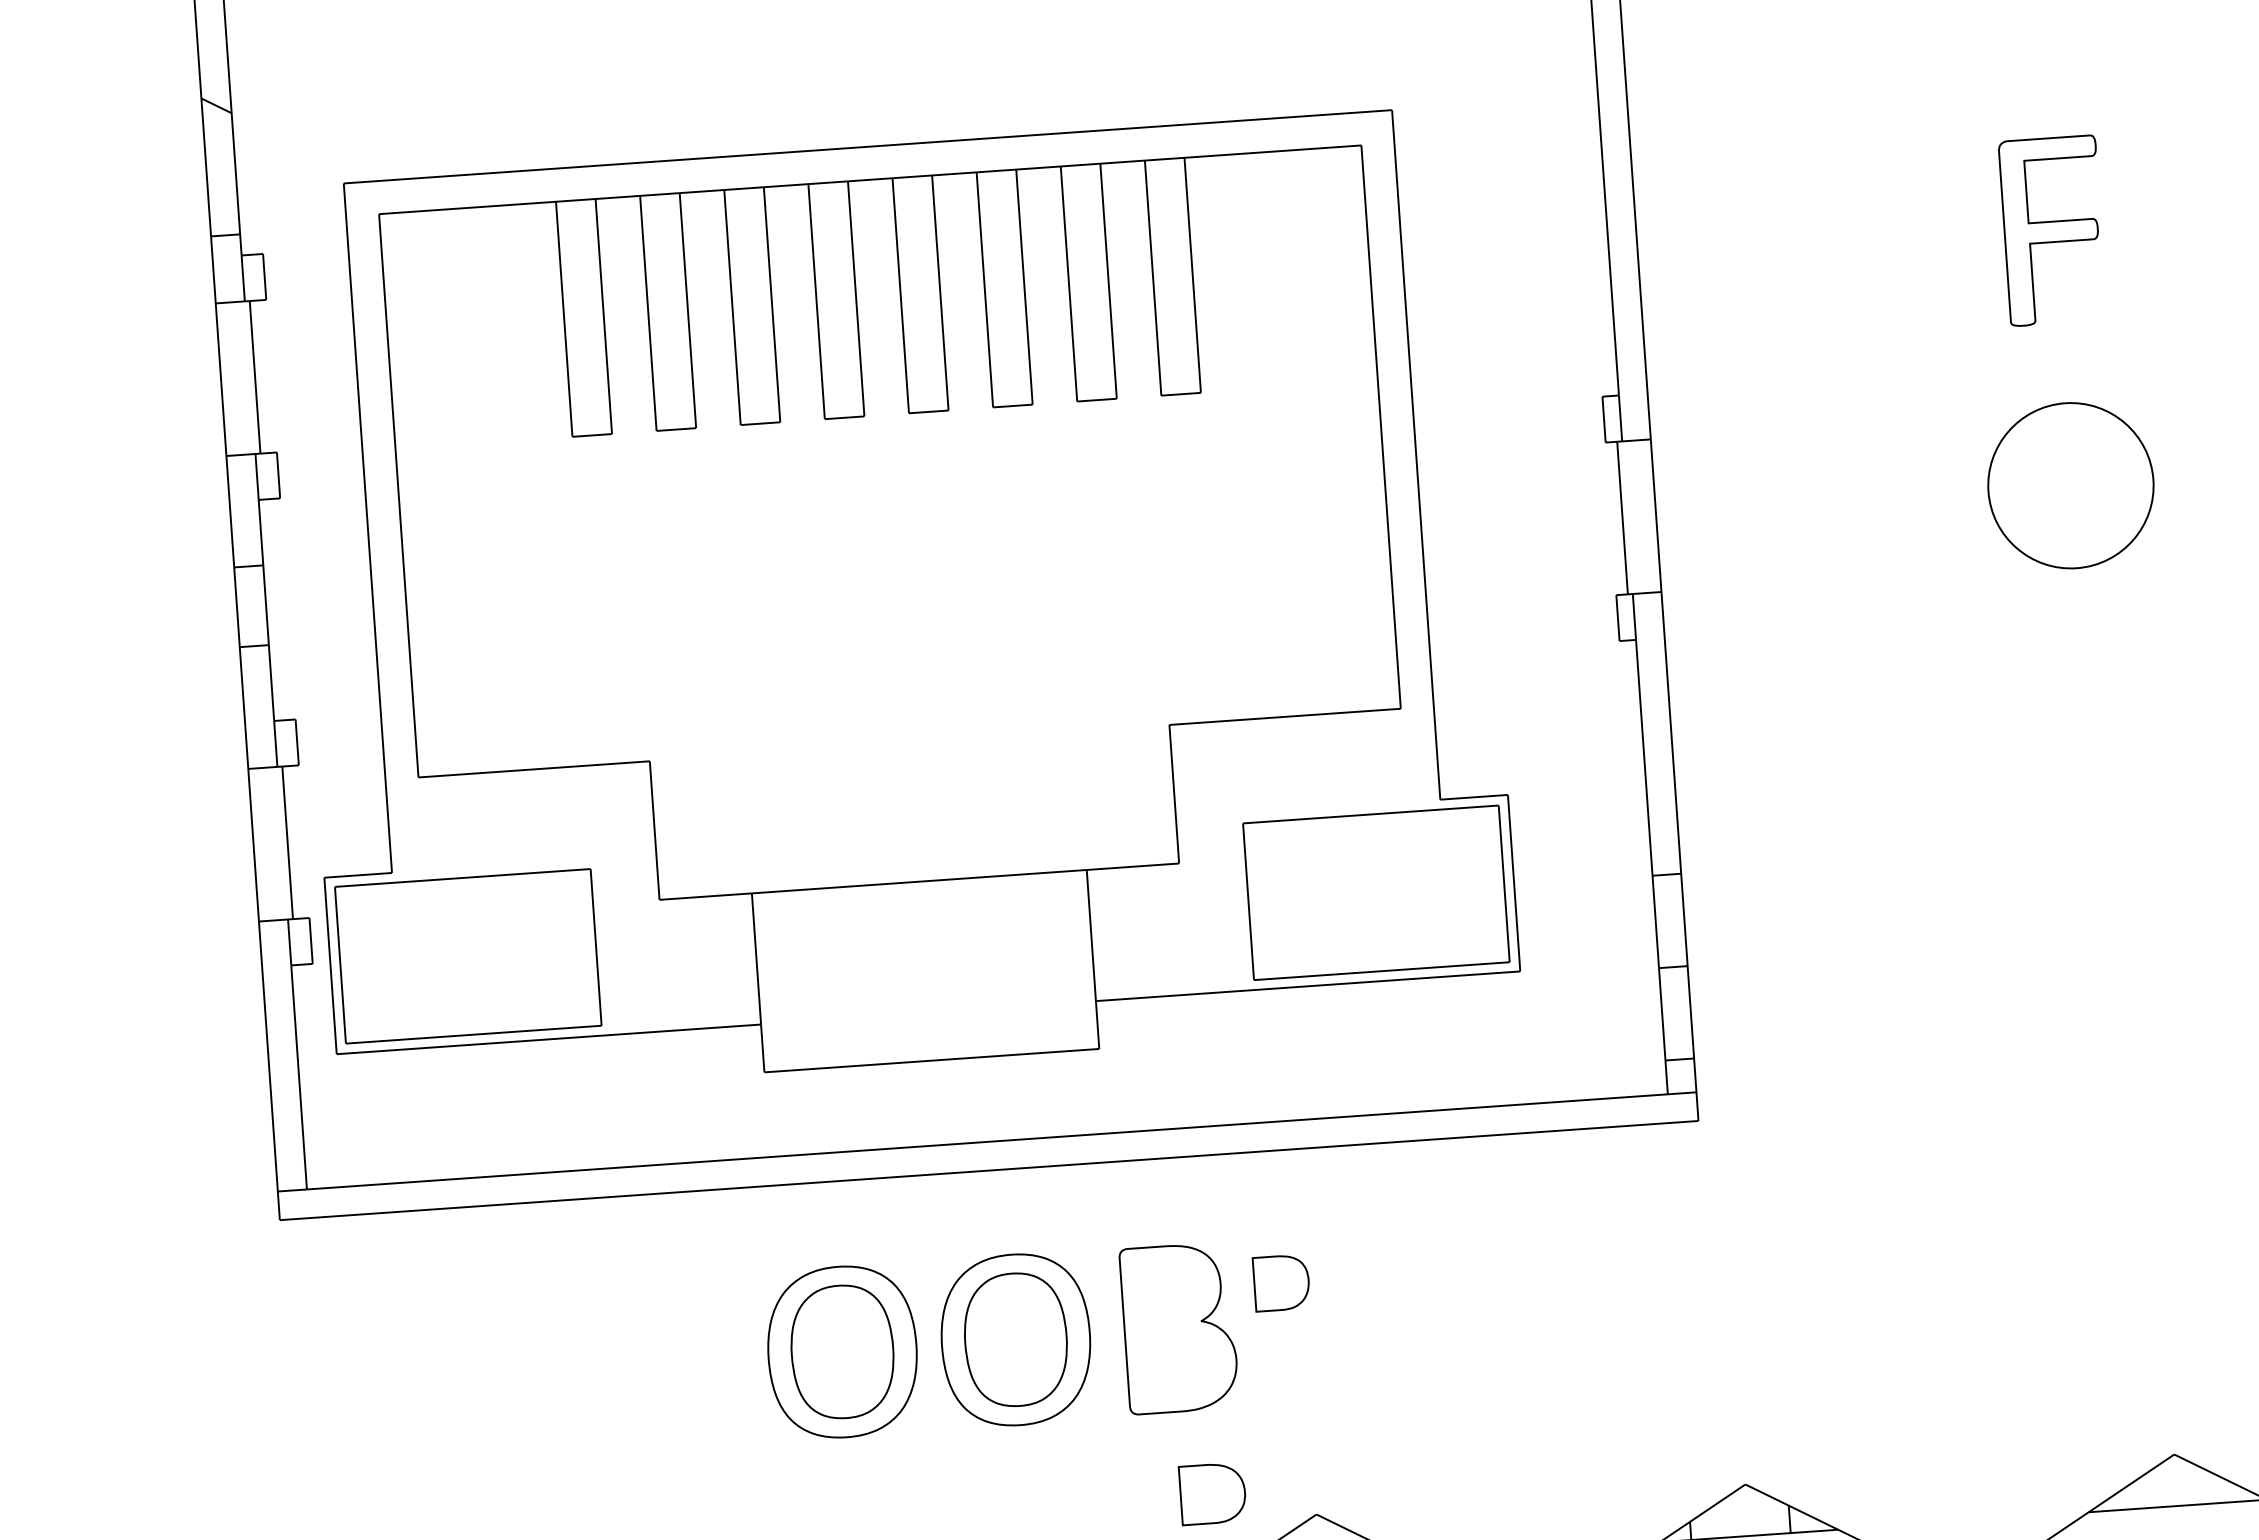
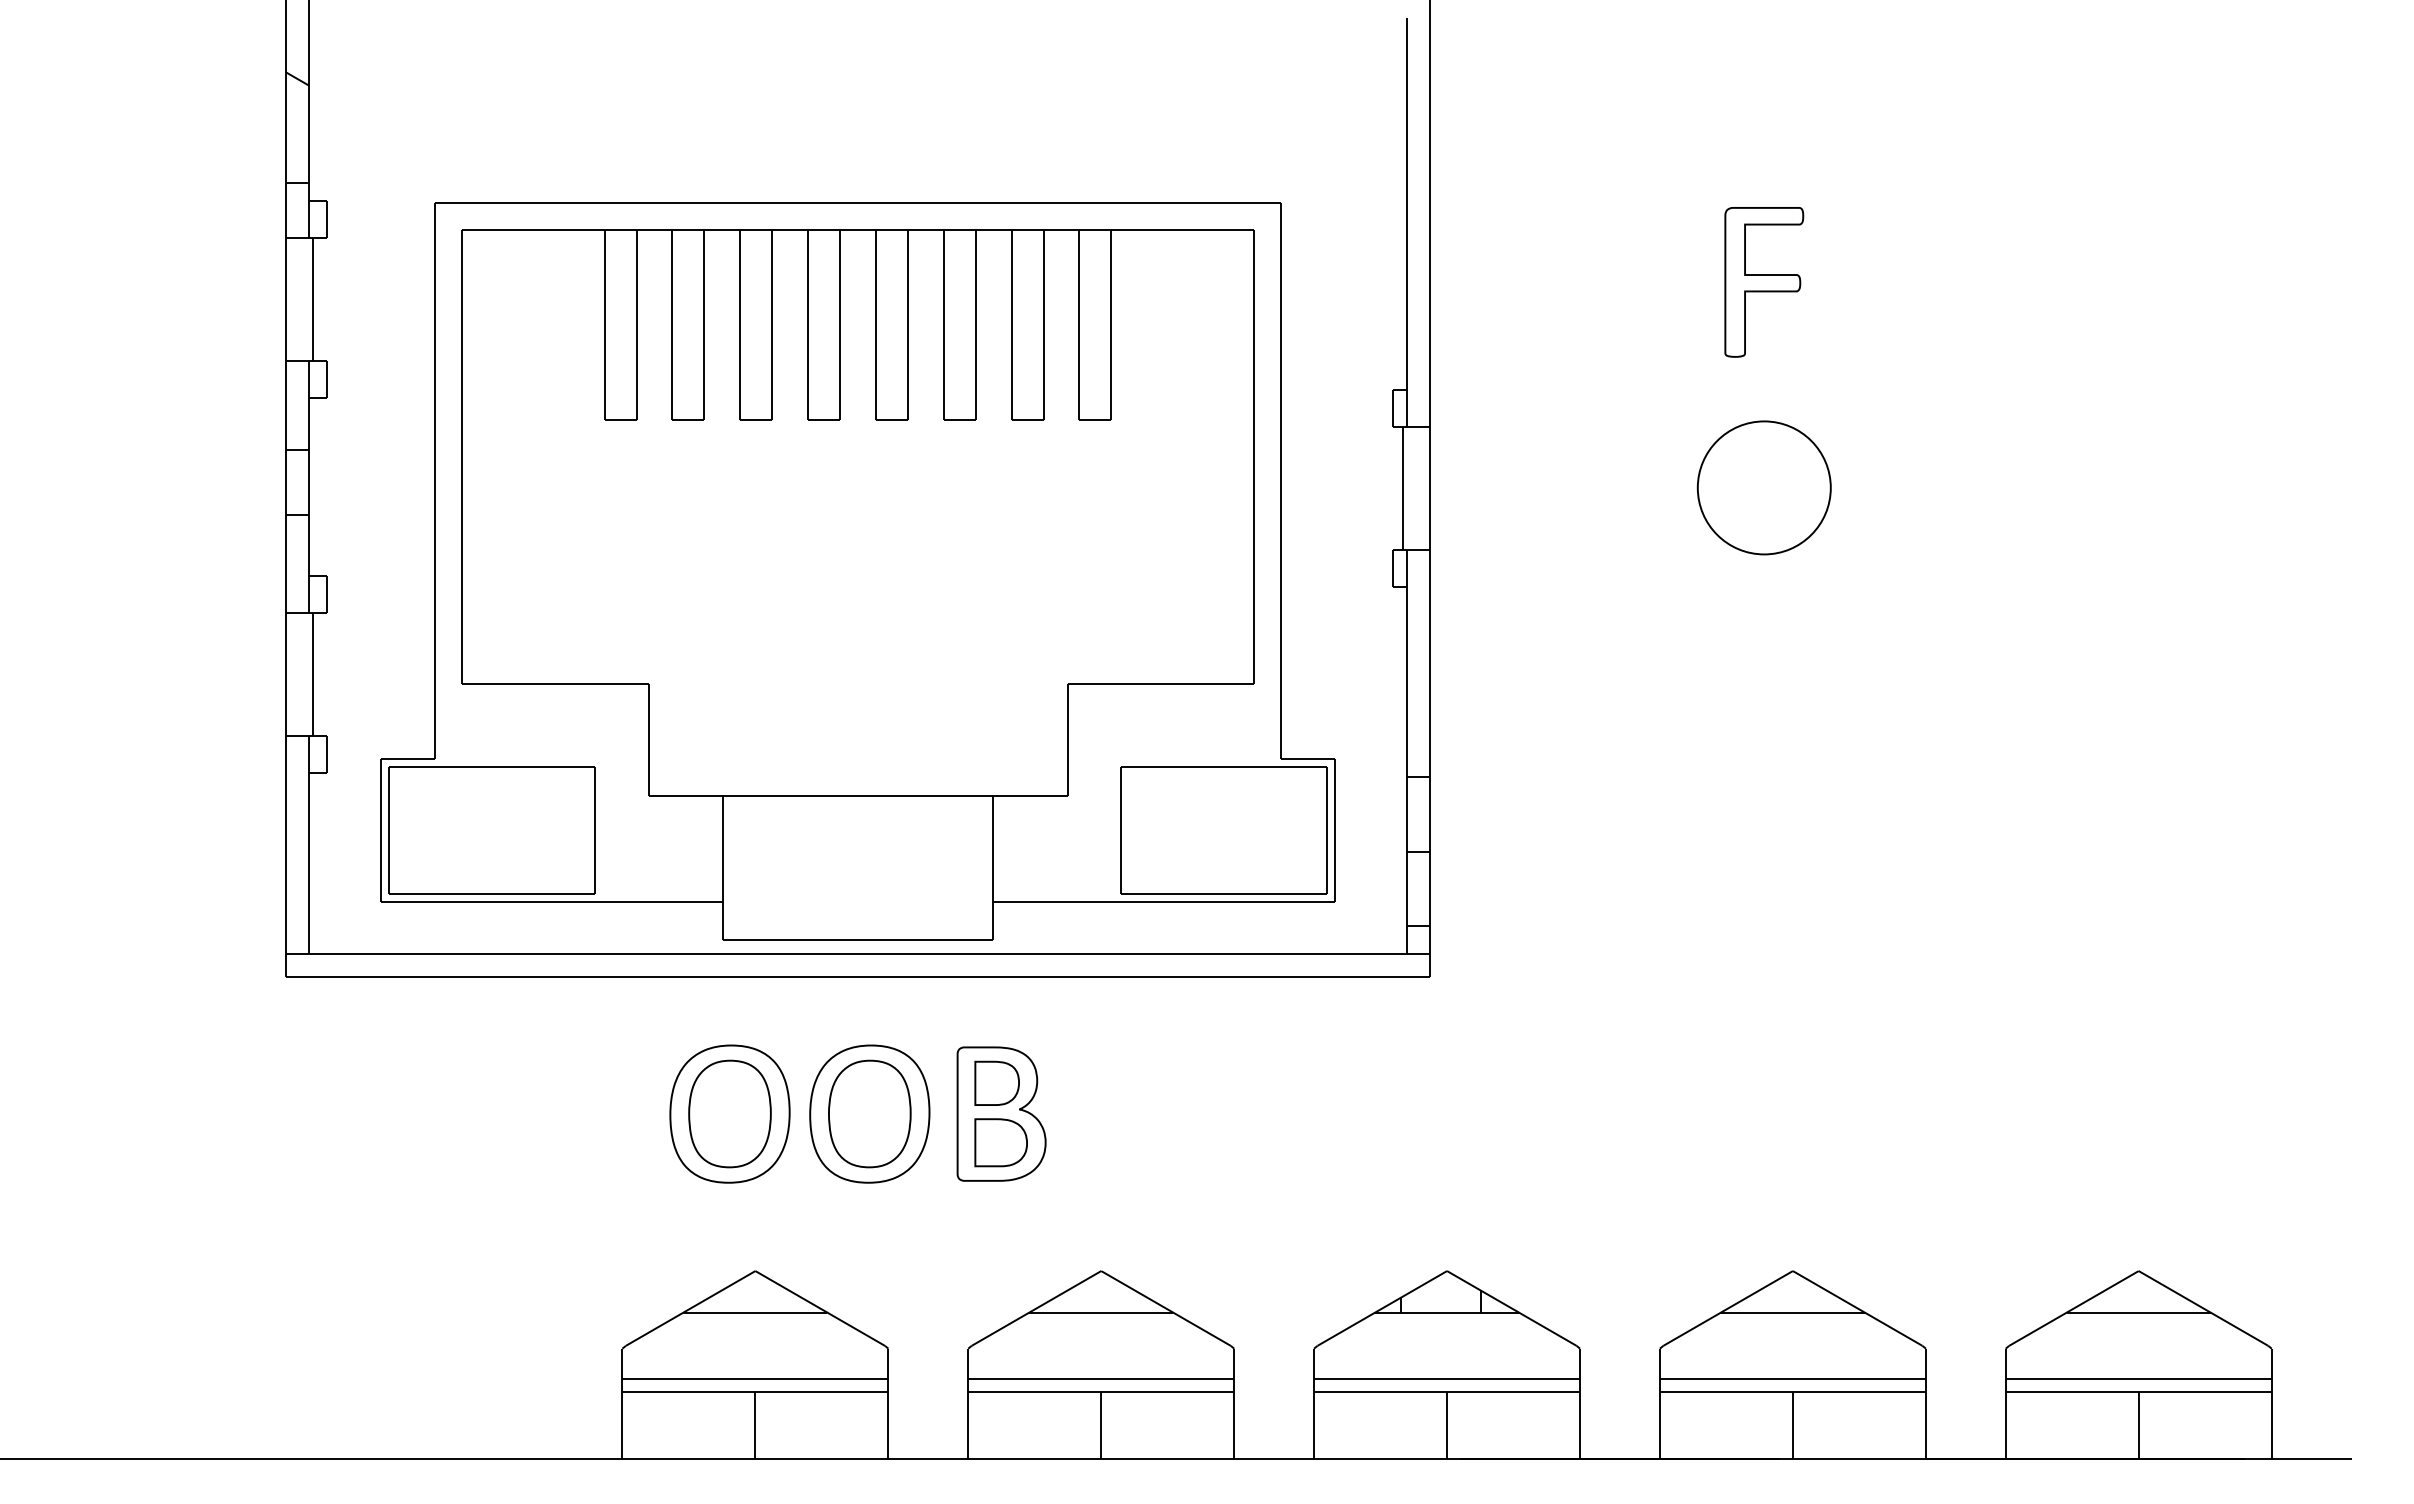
part: (899, 603) -> (857, 571), moved
part: (1280, 1281) -> (996, 1082), moved
part: (1211, 1493) -> (1000, 1142), moved

